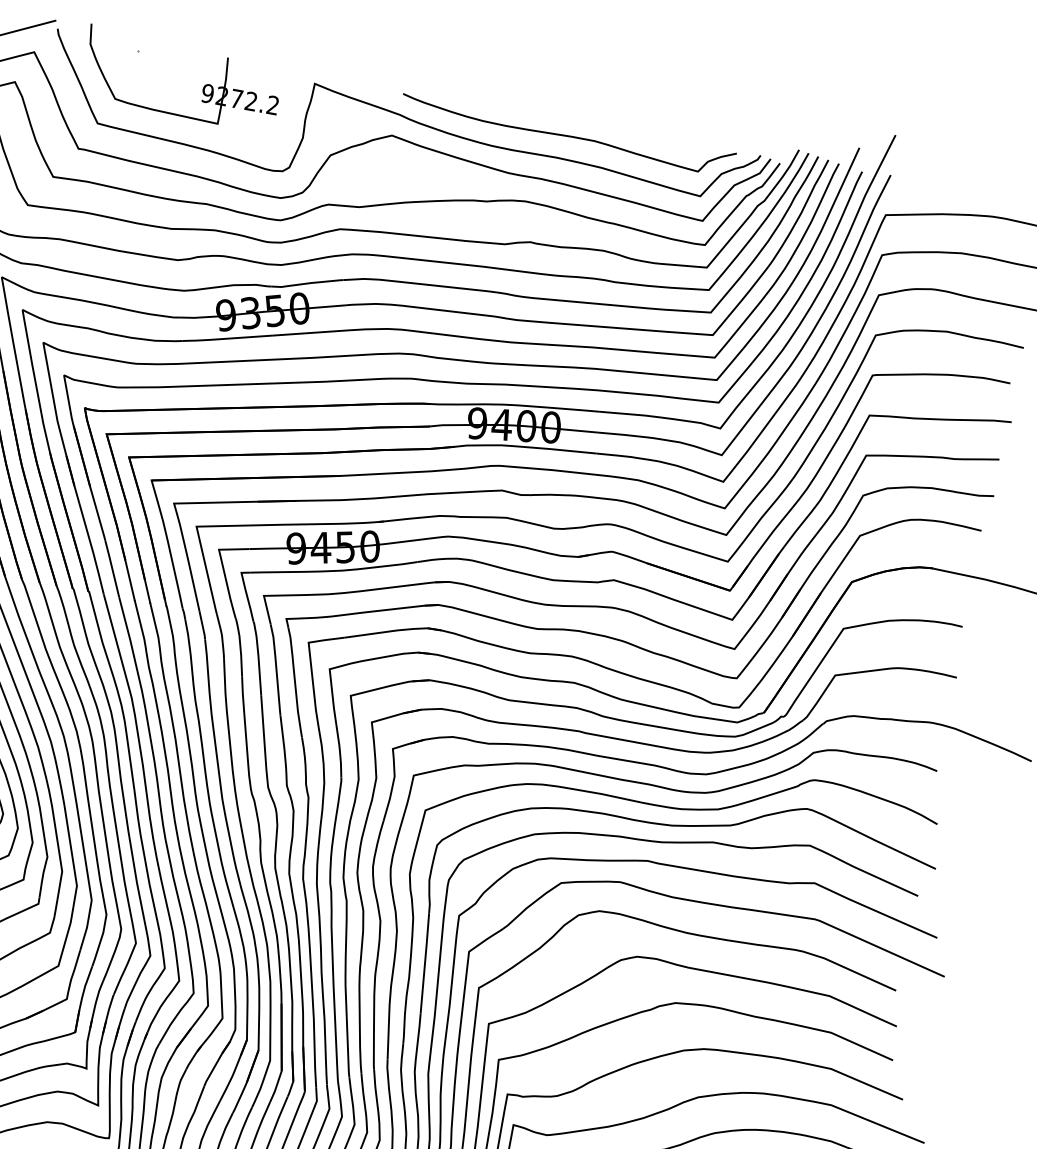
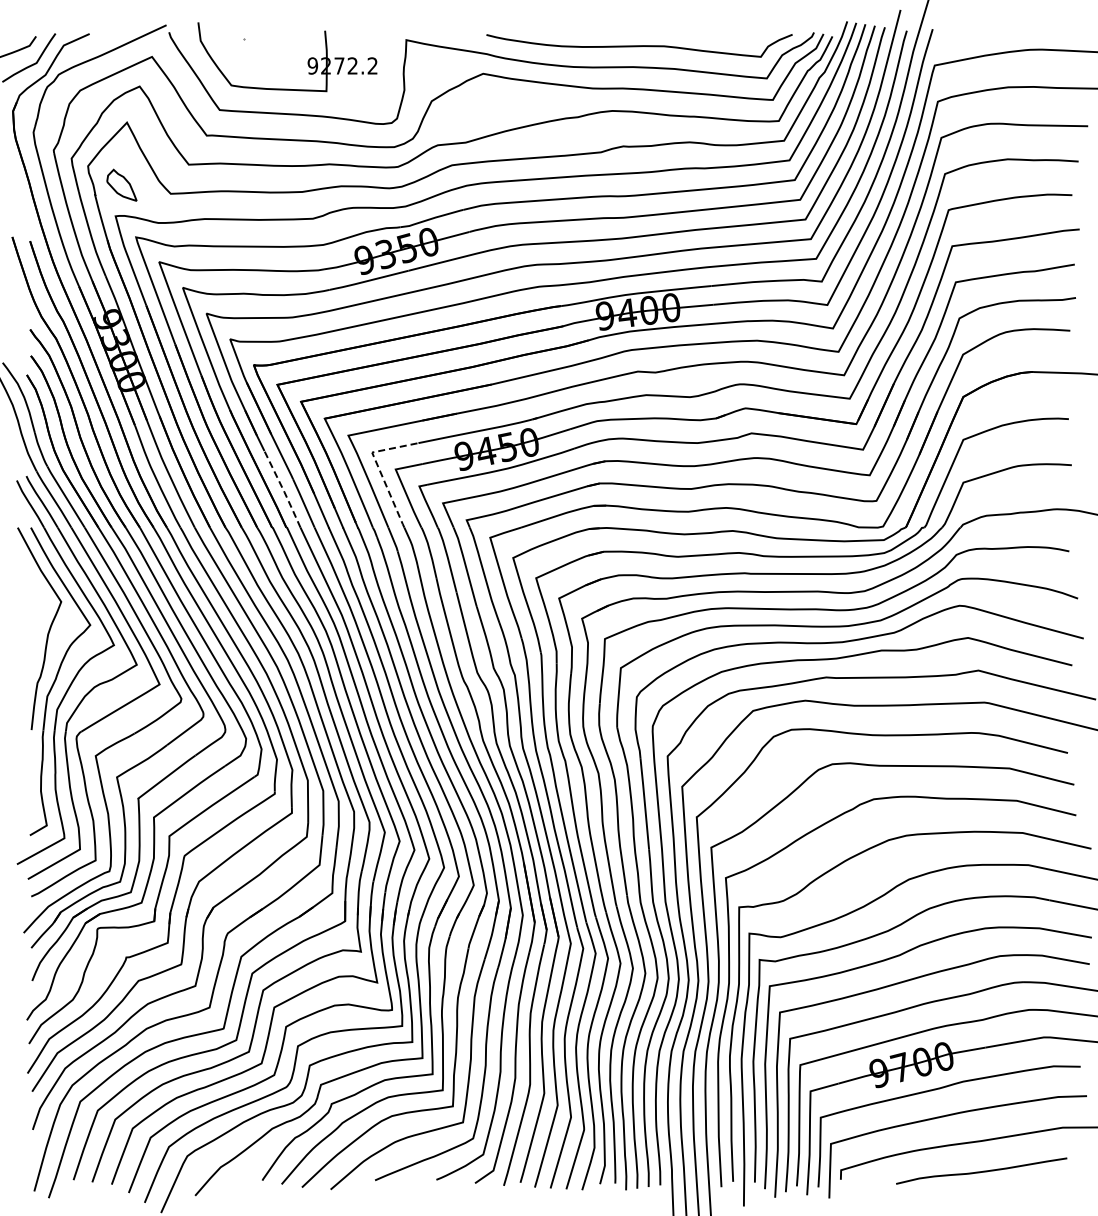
line: (200, 545) -> (378, 468), solid -> dashed
line: (92, 550) -> (283, 490), solid -> dashed

